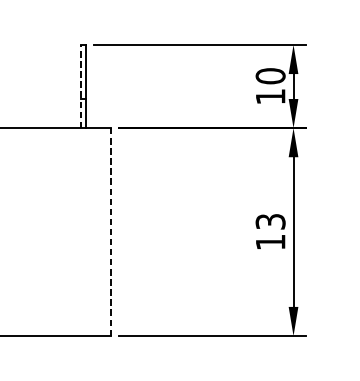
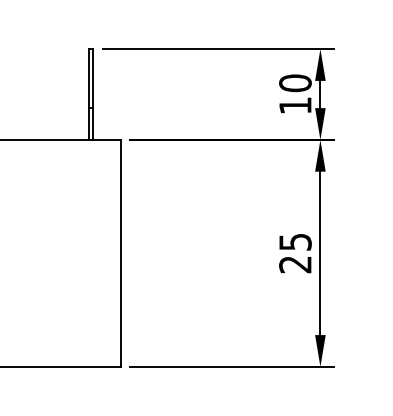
line: (81, 86) -> (88, 94), dashed -> solid
line: (110, 231) -> (120, 252), dashed -> solid
text: (270, 232) -> (295, 253), 13 -> 25

